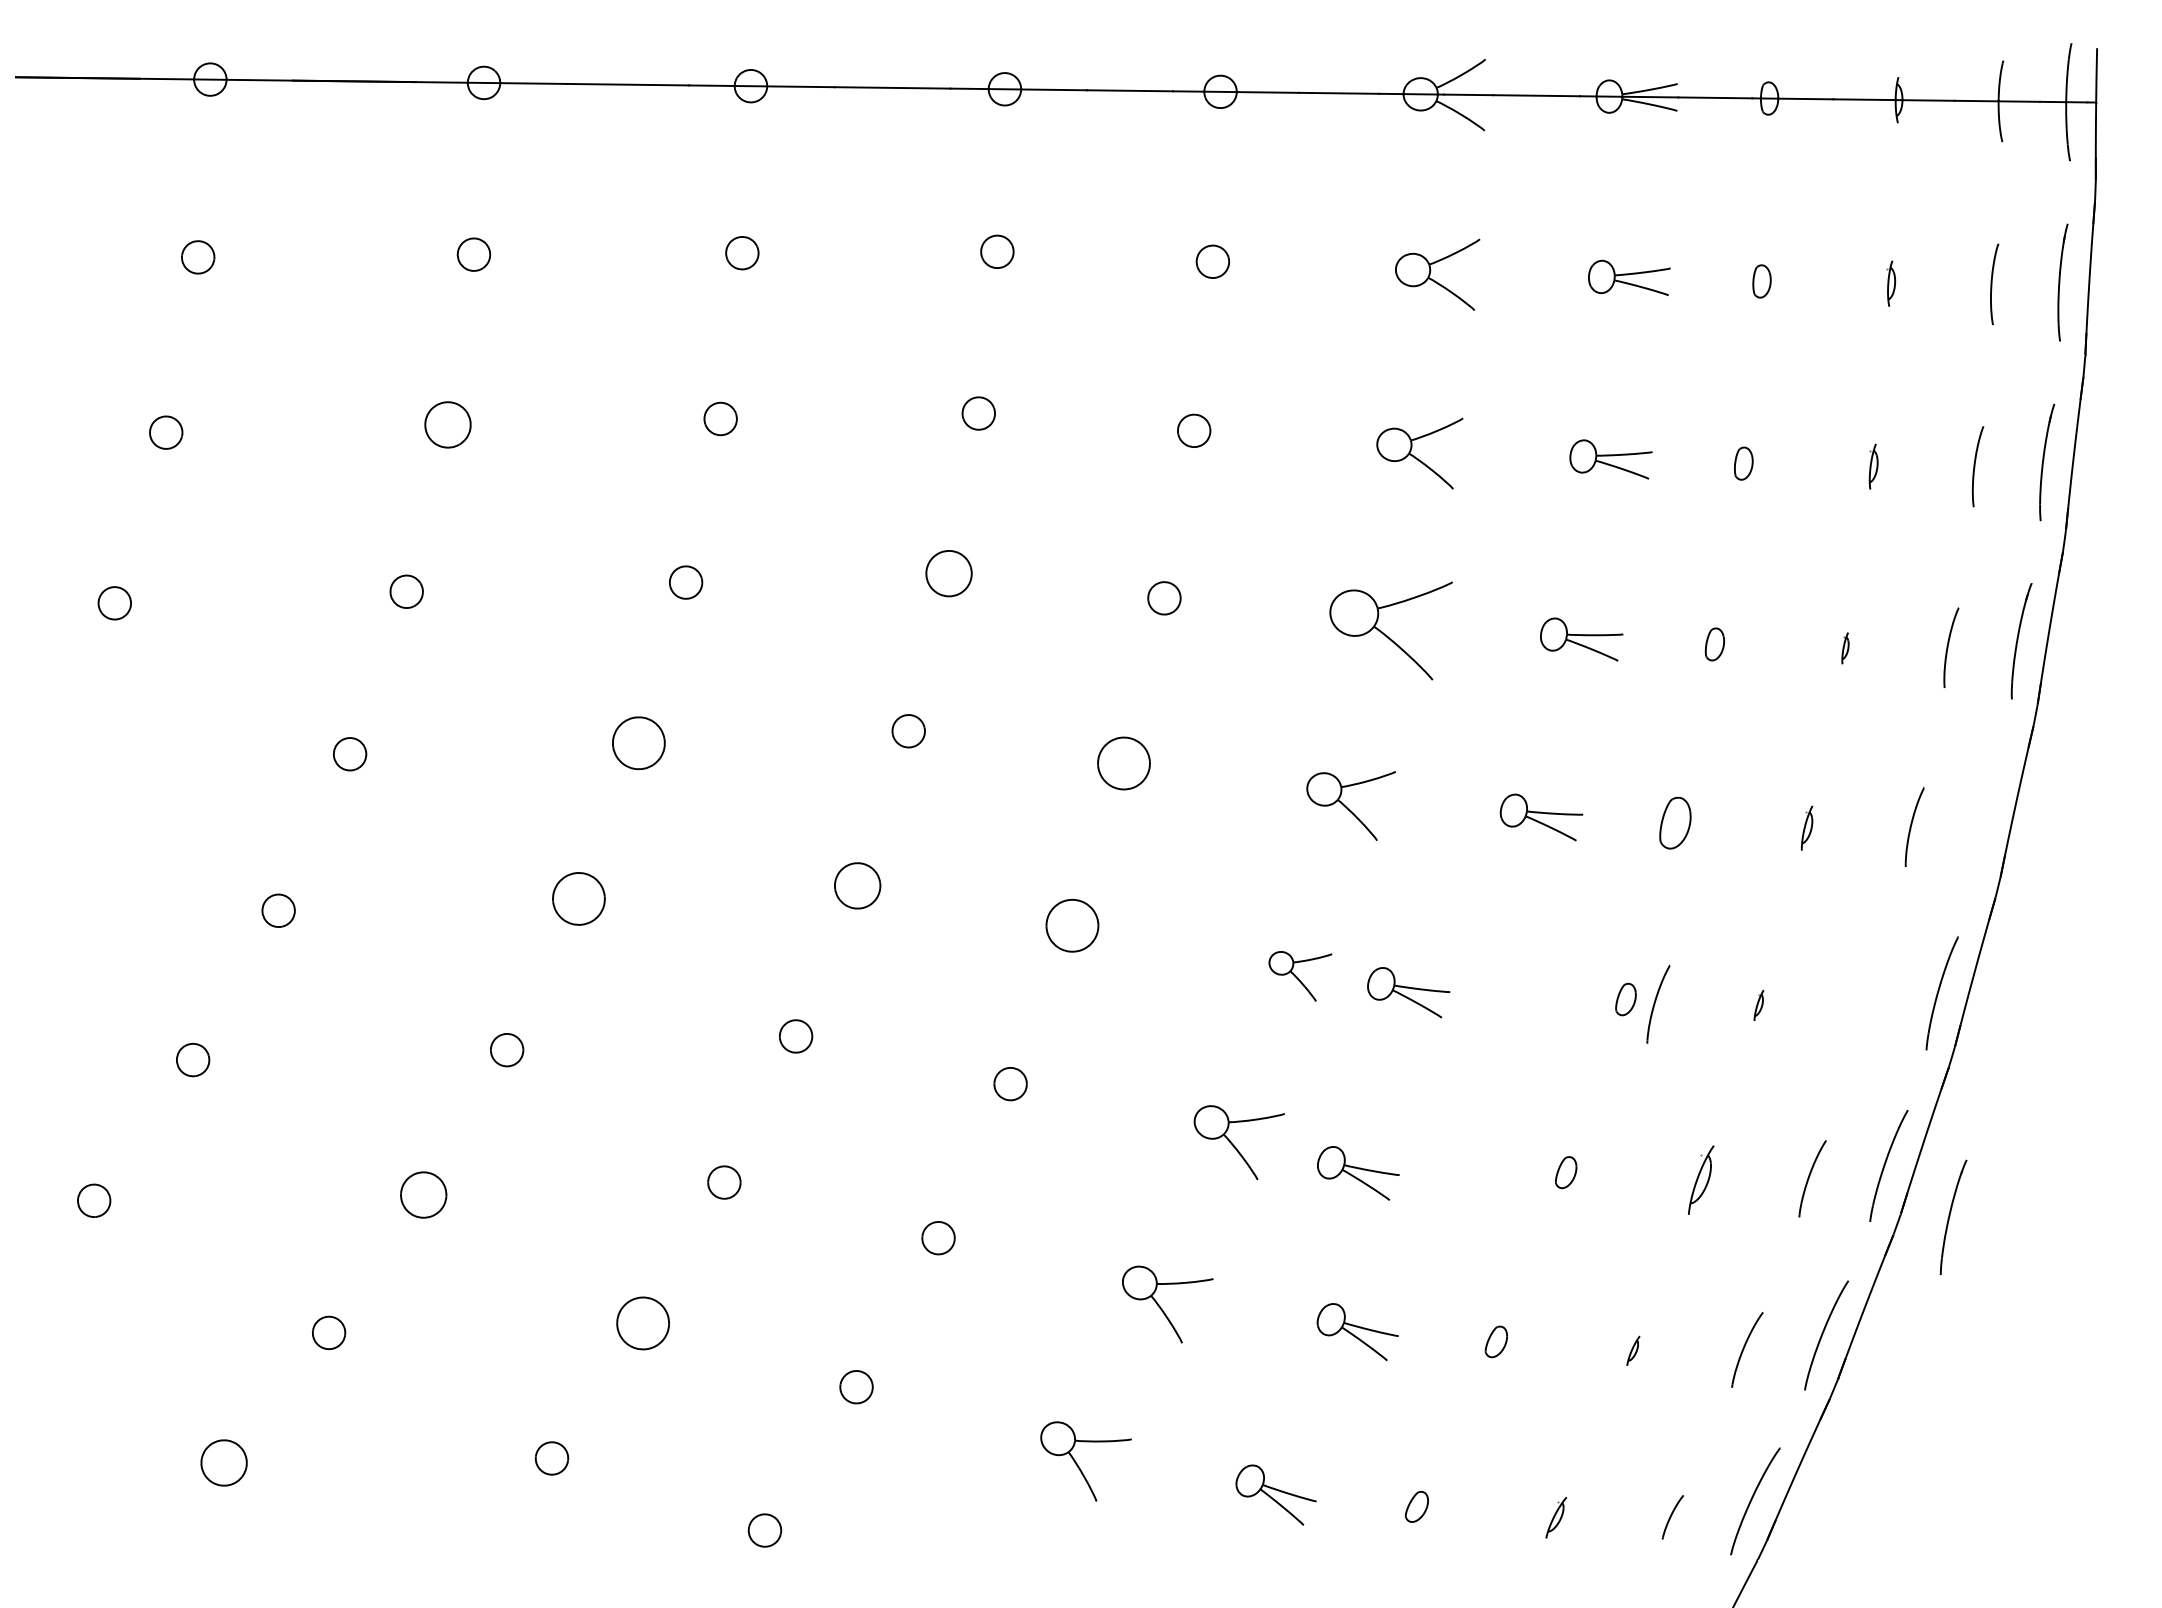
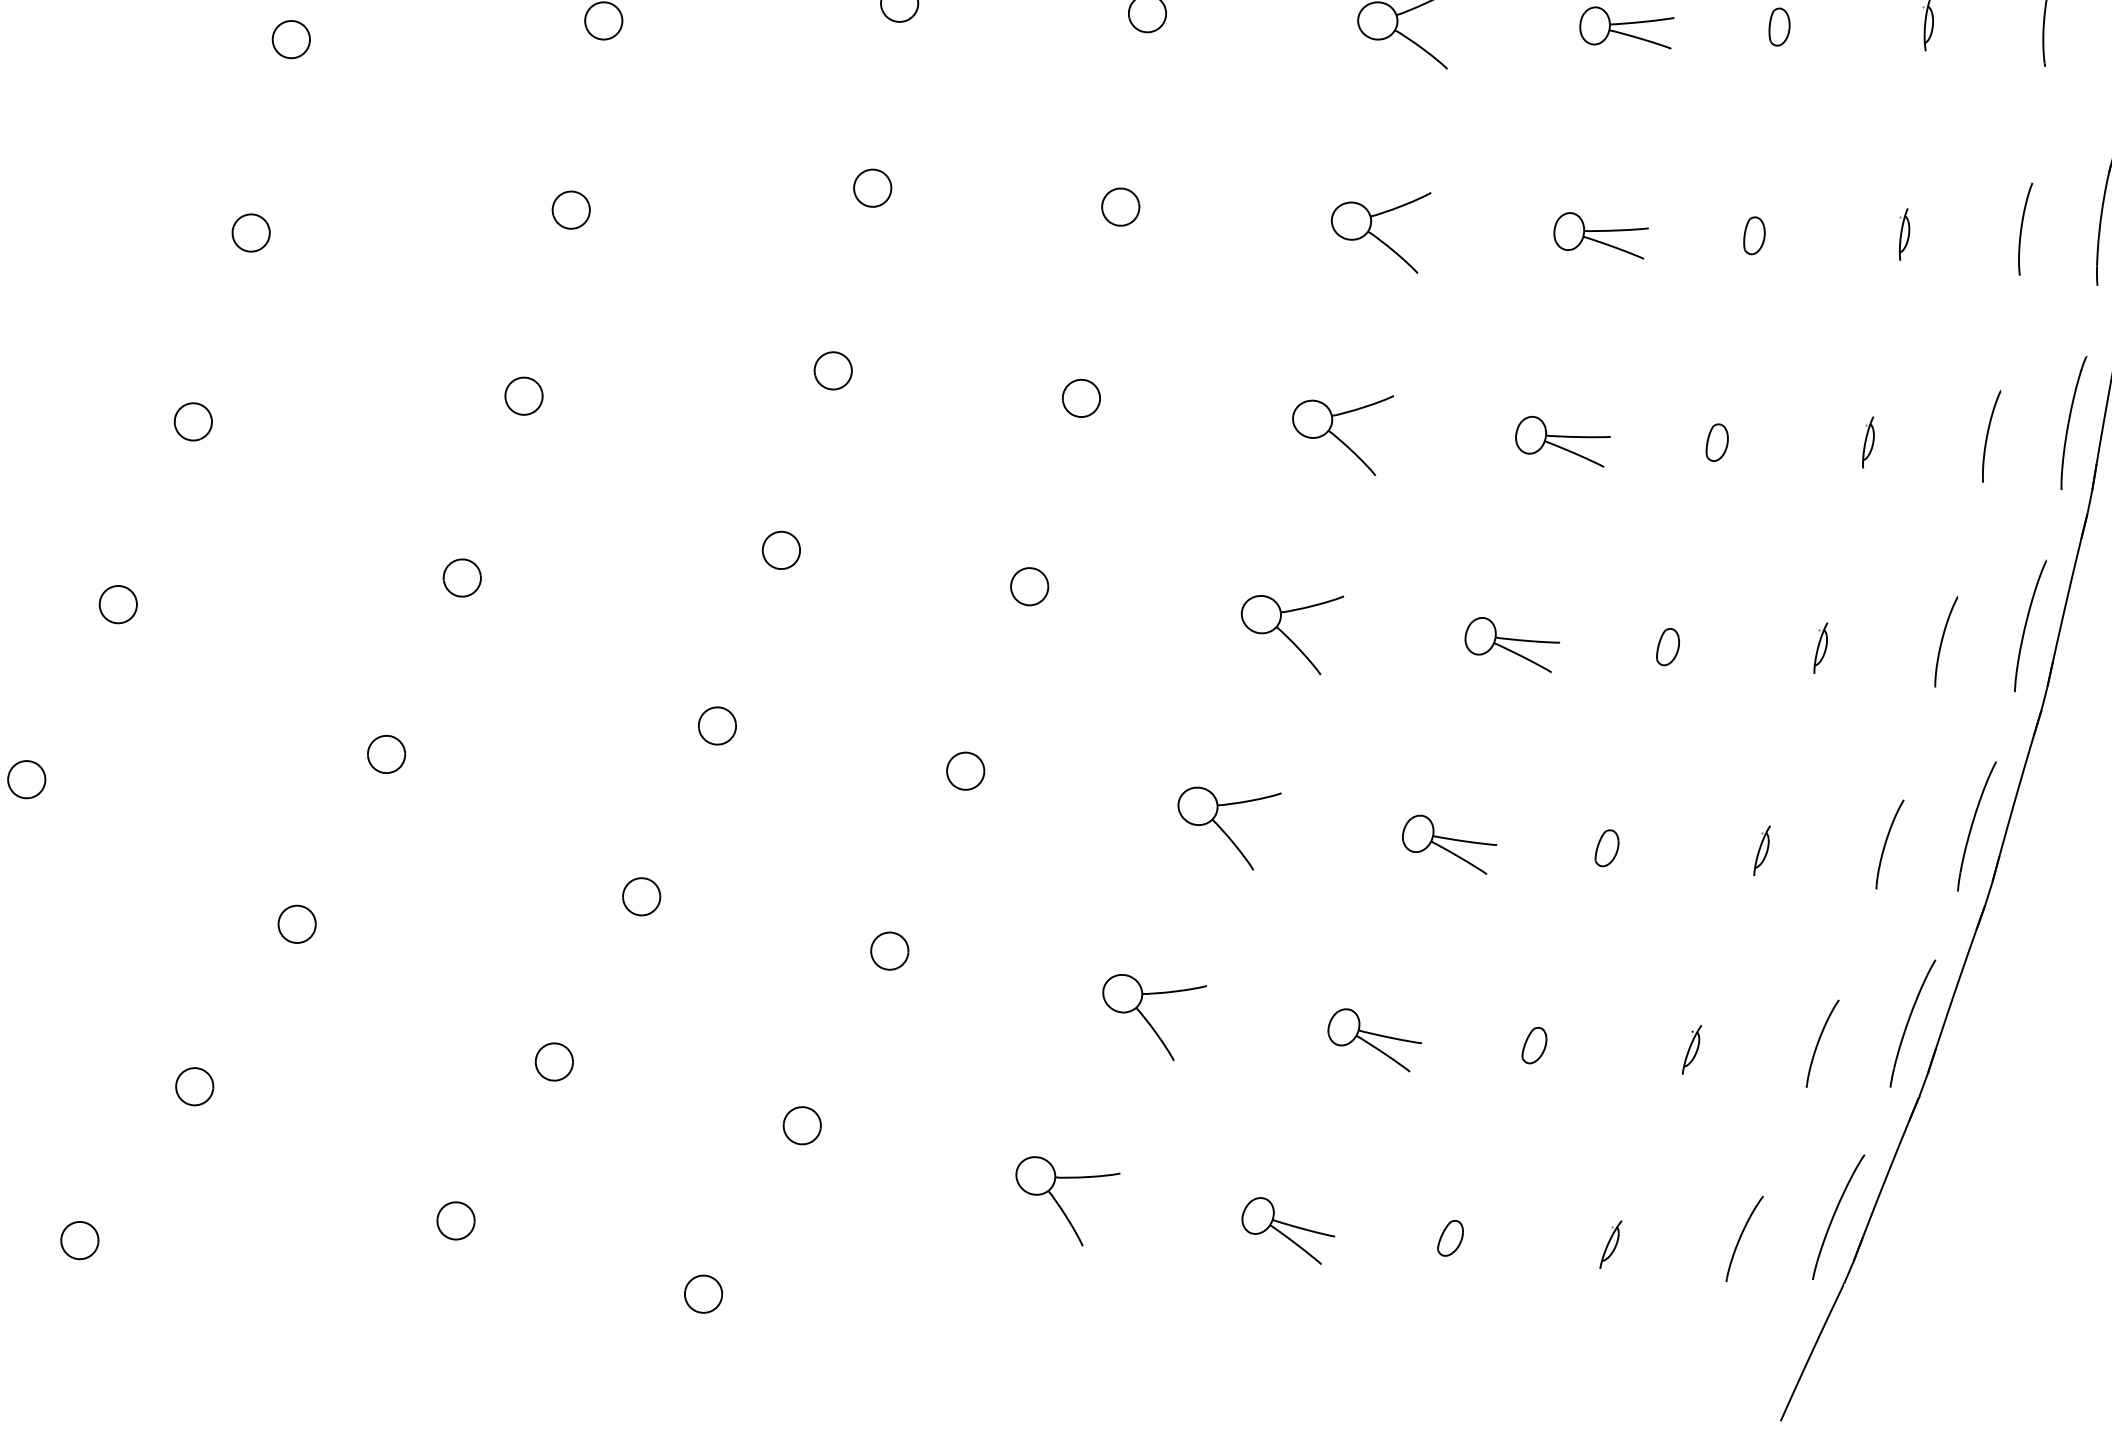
part: (448, 424) -> (291, 39), size x0.71
part: (949, 573) -> (873, 188), size x0.71
part: (1390, 630) -> (1381, 234), size x0.71
part: (1845, 648) -> (1904, 234), size x1.43
part: (638, 742) -> (523, 395), size x0.62
part: (1123, 763) -> (1081, 398), size x0.62
part: (1675, 823) -> (1717, 442), size x0.62
part: (857, 885) -> (781, 550), size x0.71
part: (578, 899) -> (461, 578), size x0.62
part: (1072, 925) -> (1029, 586), size x0.62
part: (1300, 976) -> (1293, 634), size x1.43
part: (1408, 992) -> (1512, 644), moved
part: (1658, 1003) -> (1946, 640), moved
part: (1758, 1005) -> (1820, 648), size x1.43
part: (1358, 1173) -> (1449, 844), moved
part: (1700, 1179) -> (1761, 850), size x0.62
part: (423, 1194) -> (296, 923), size x0.71
part: (1953, 1216) -> (2073, 422), moved
part: (642, 1323) -> (553, 1062), size x0.62
part: (1633, 1350) -> (1692, 1049), size x1.43
part: (223, 1462) -> (79, 1240), size x0.71
part: (1672, 1517) -> (1744, 1239), size x1.67

